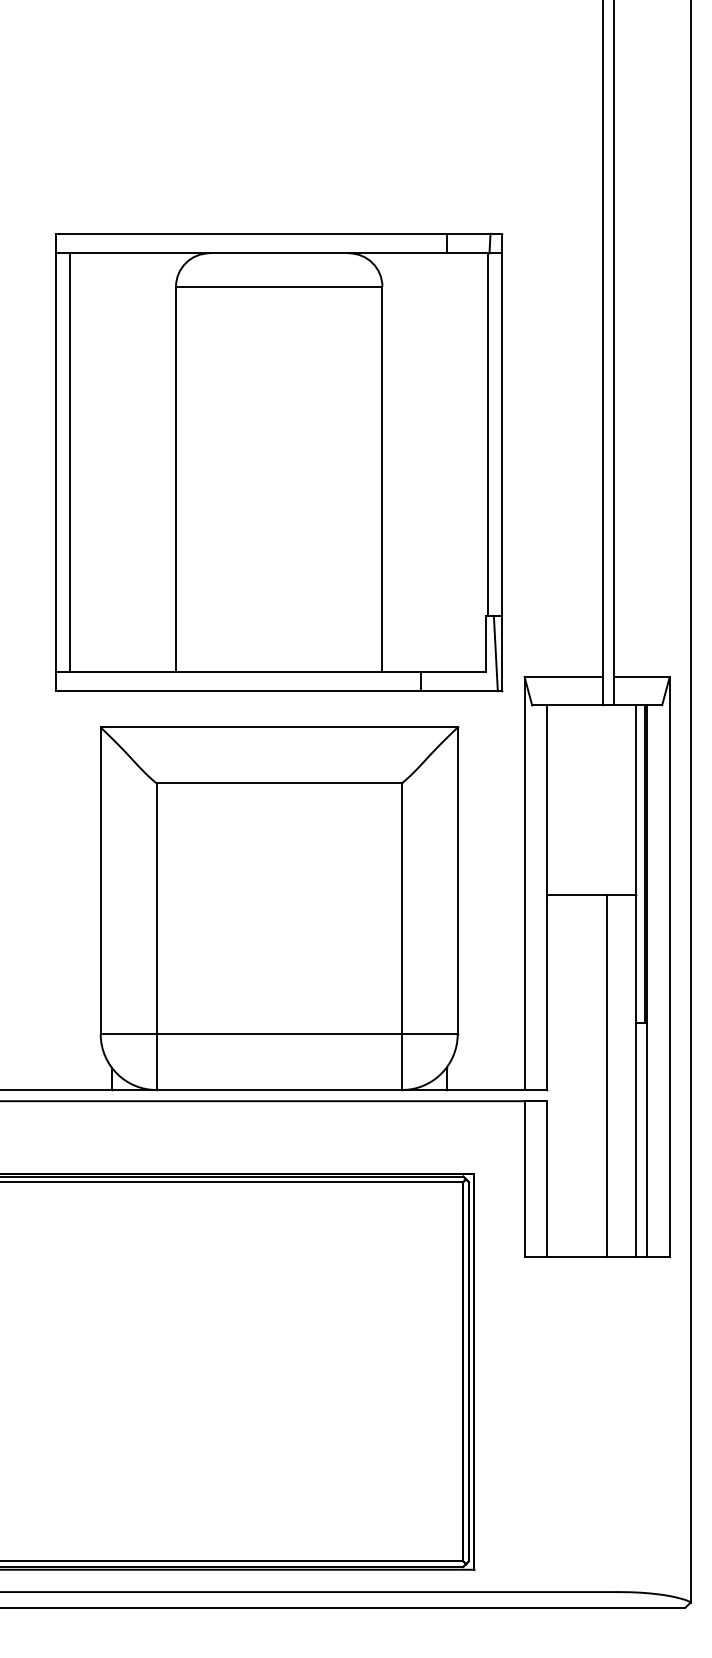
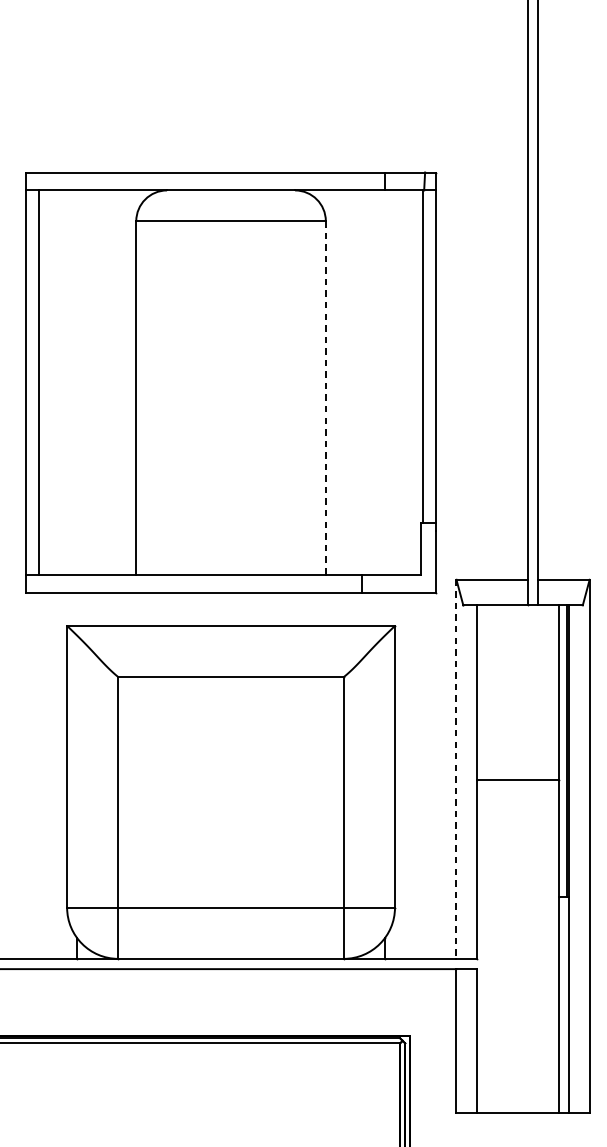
line: (382, 479) -> (325, 398), solid -> dashed
line: (495, 653) -> (429, 557), removed
line: (524, 884) -> (456, 770), solid -> dashed
line: (607, 1075) -> (532, 945), removed

